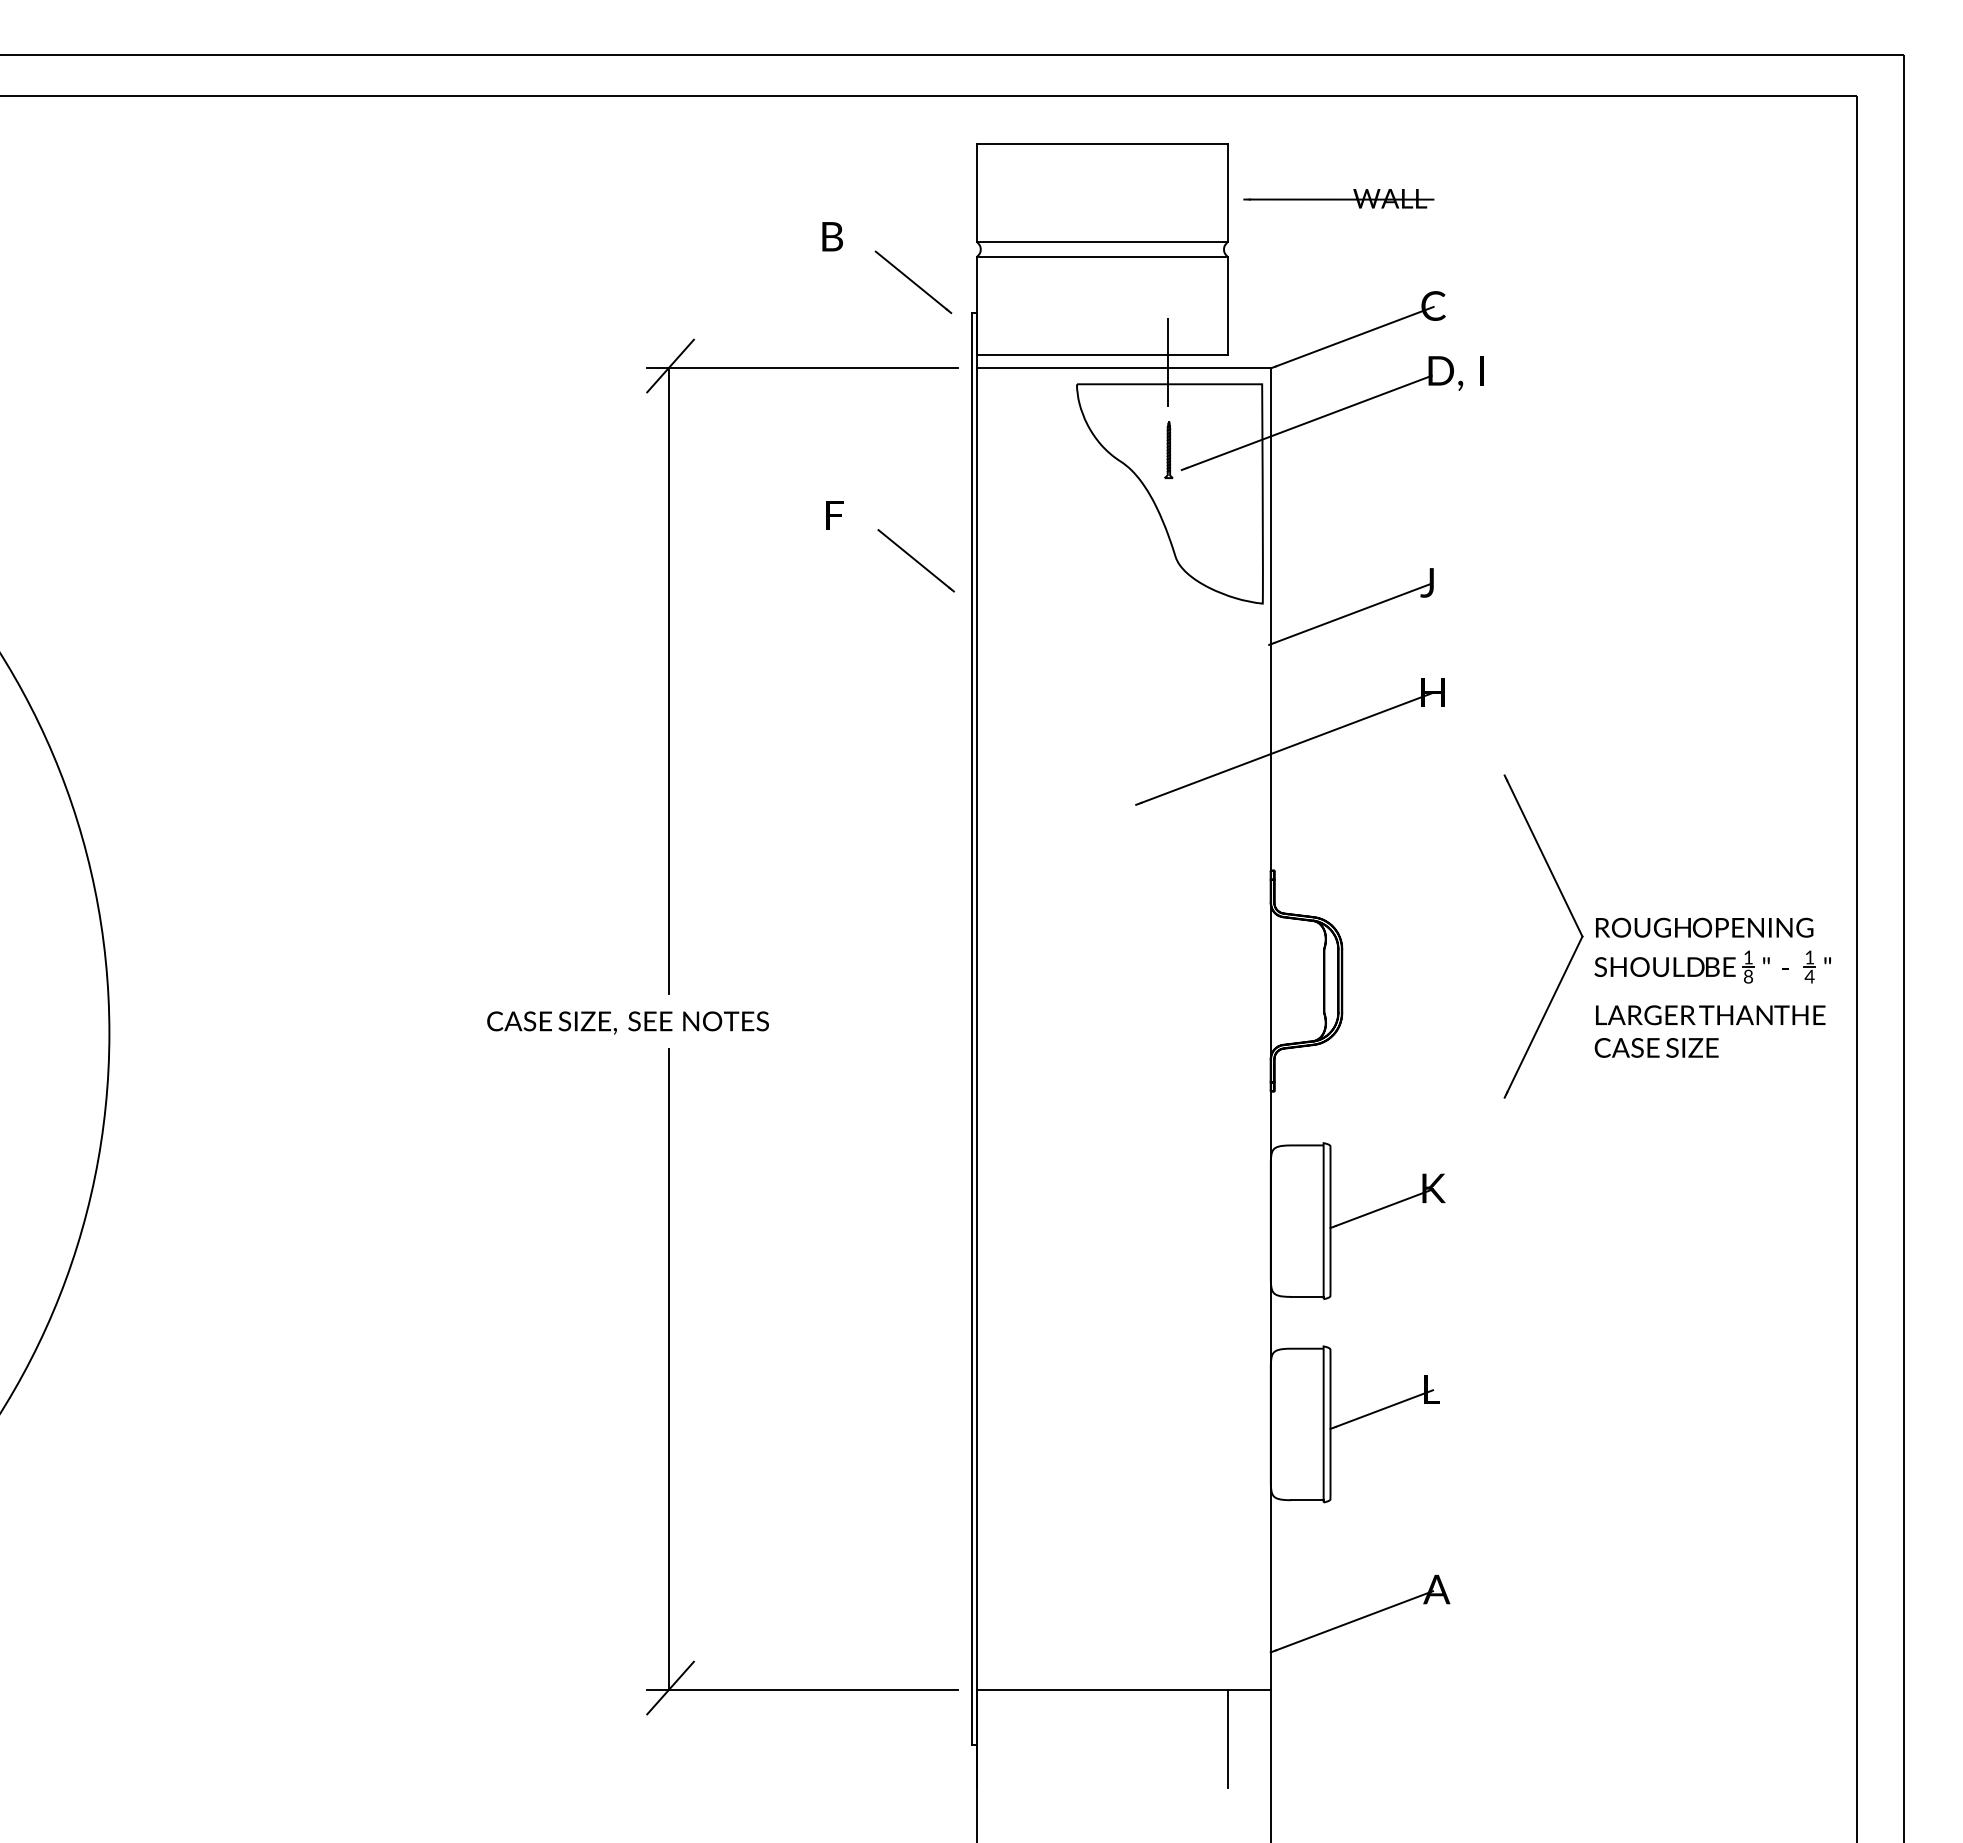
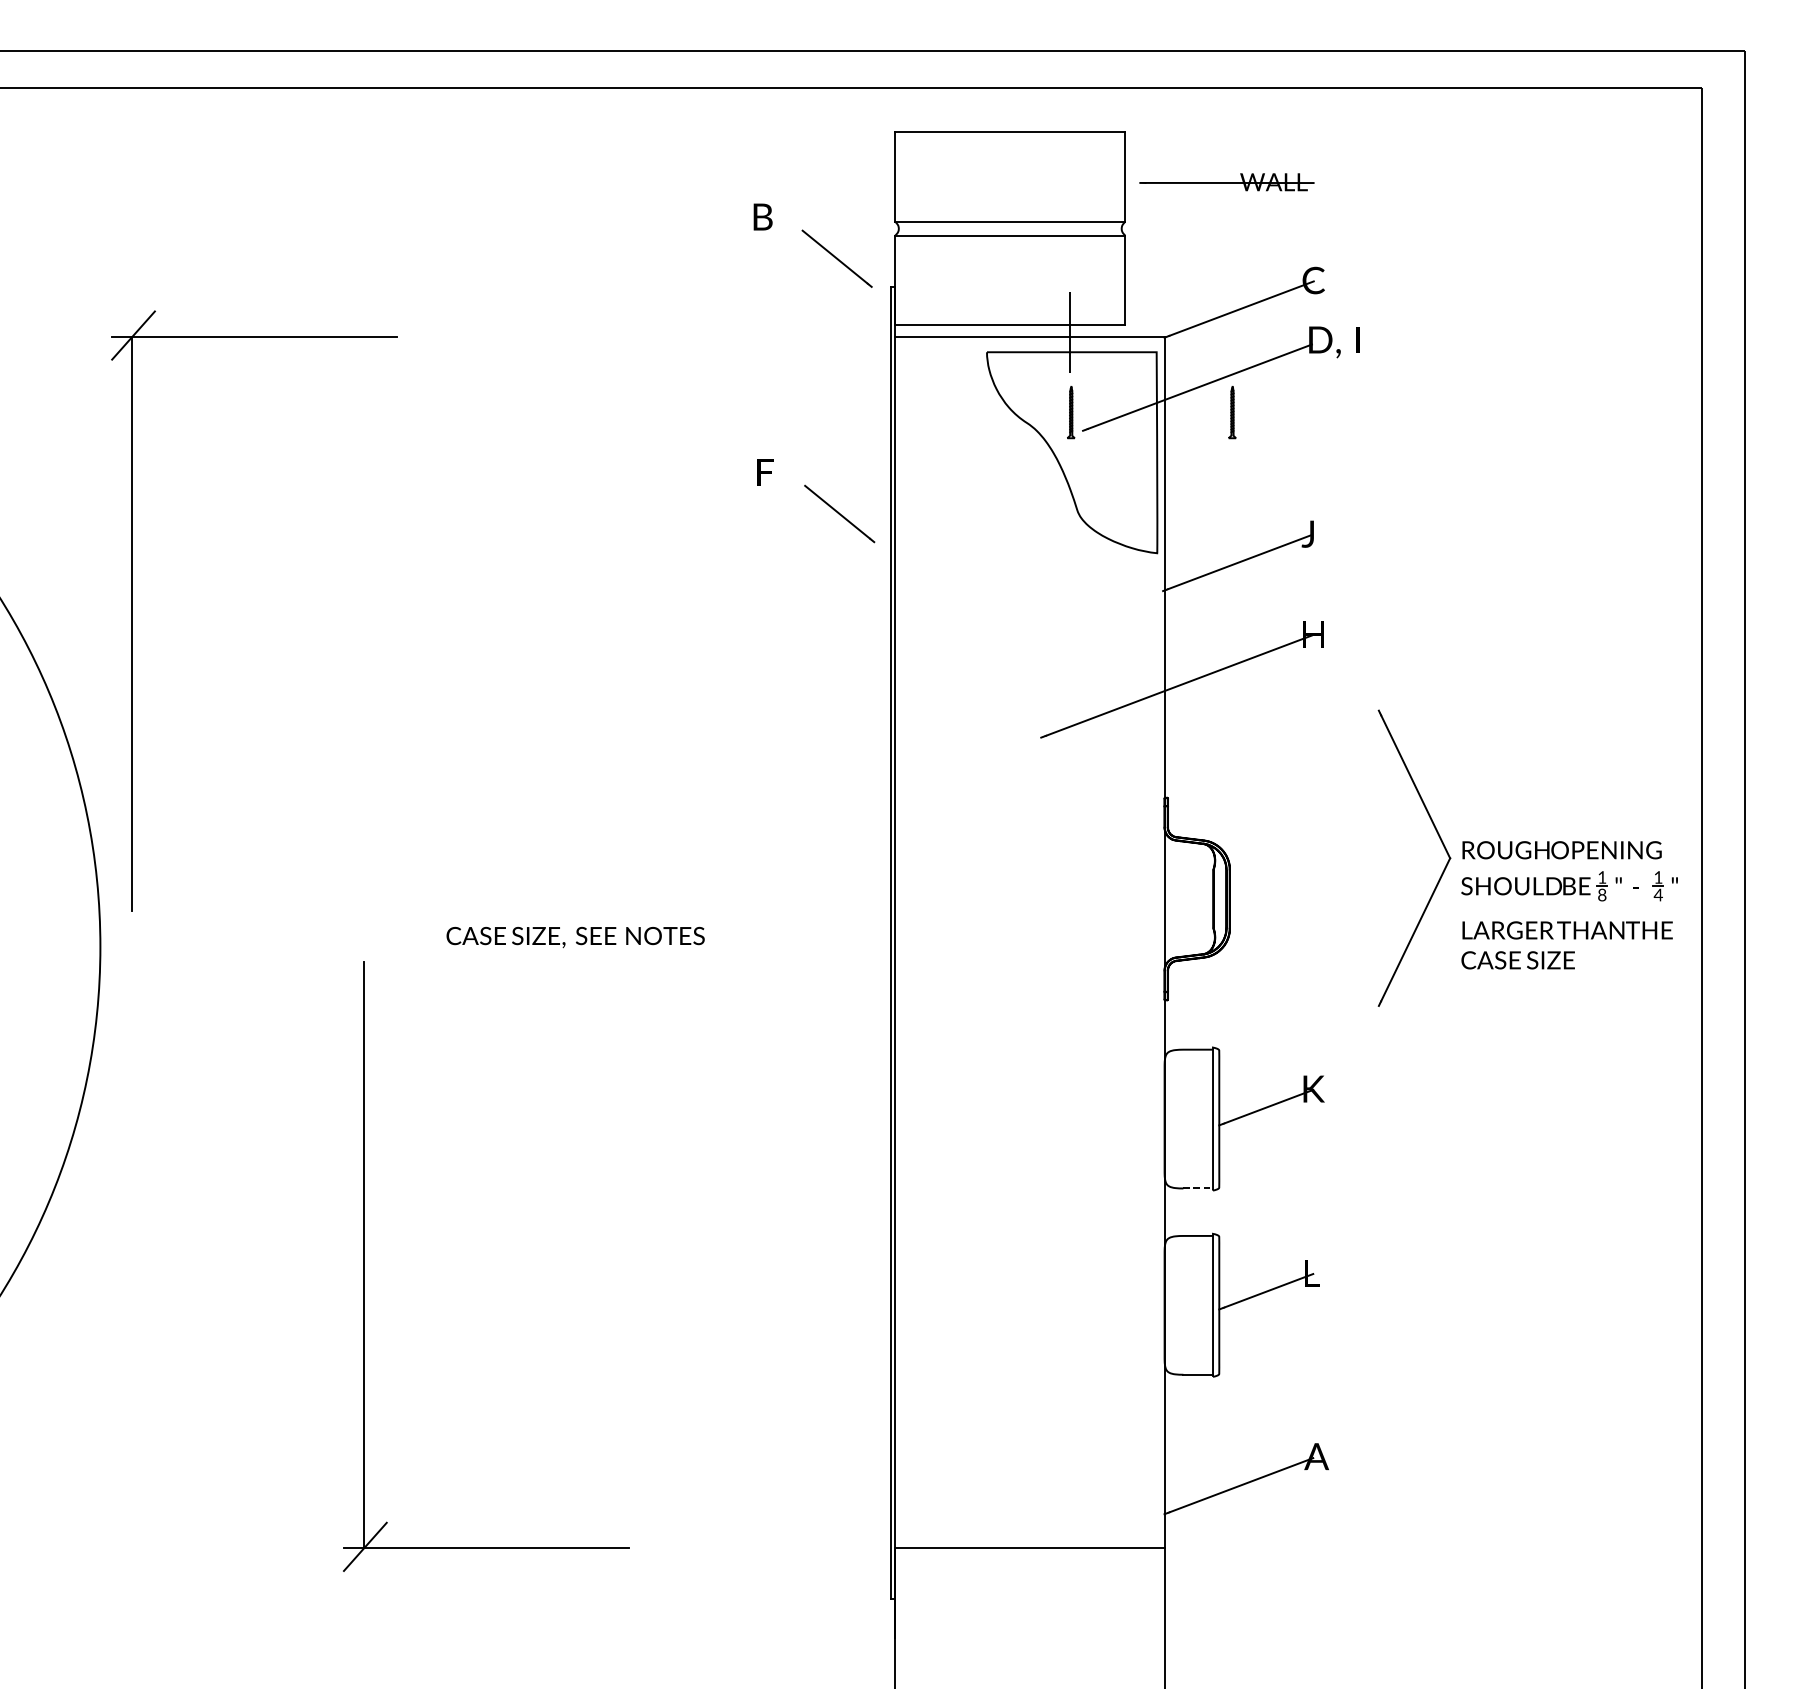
part: (1344, 449) -> (1232, 412), added
part: (669, 666) -> (132, 610), moved
line: (1307, 1296) -> (1198, 1188), solid -> dashed
part: (669, 1381) -> (364, 1265), moved
line: (1227, 1738) -> (1124, 1593), removed

